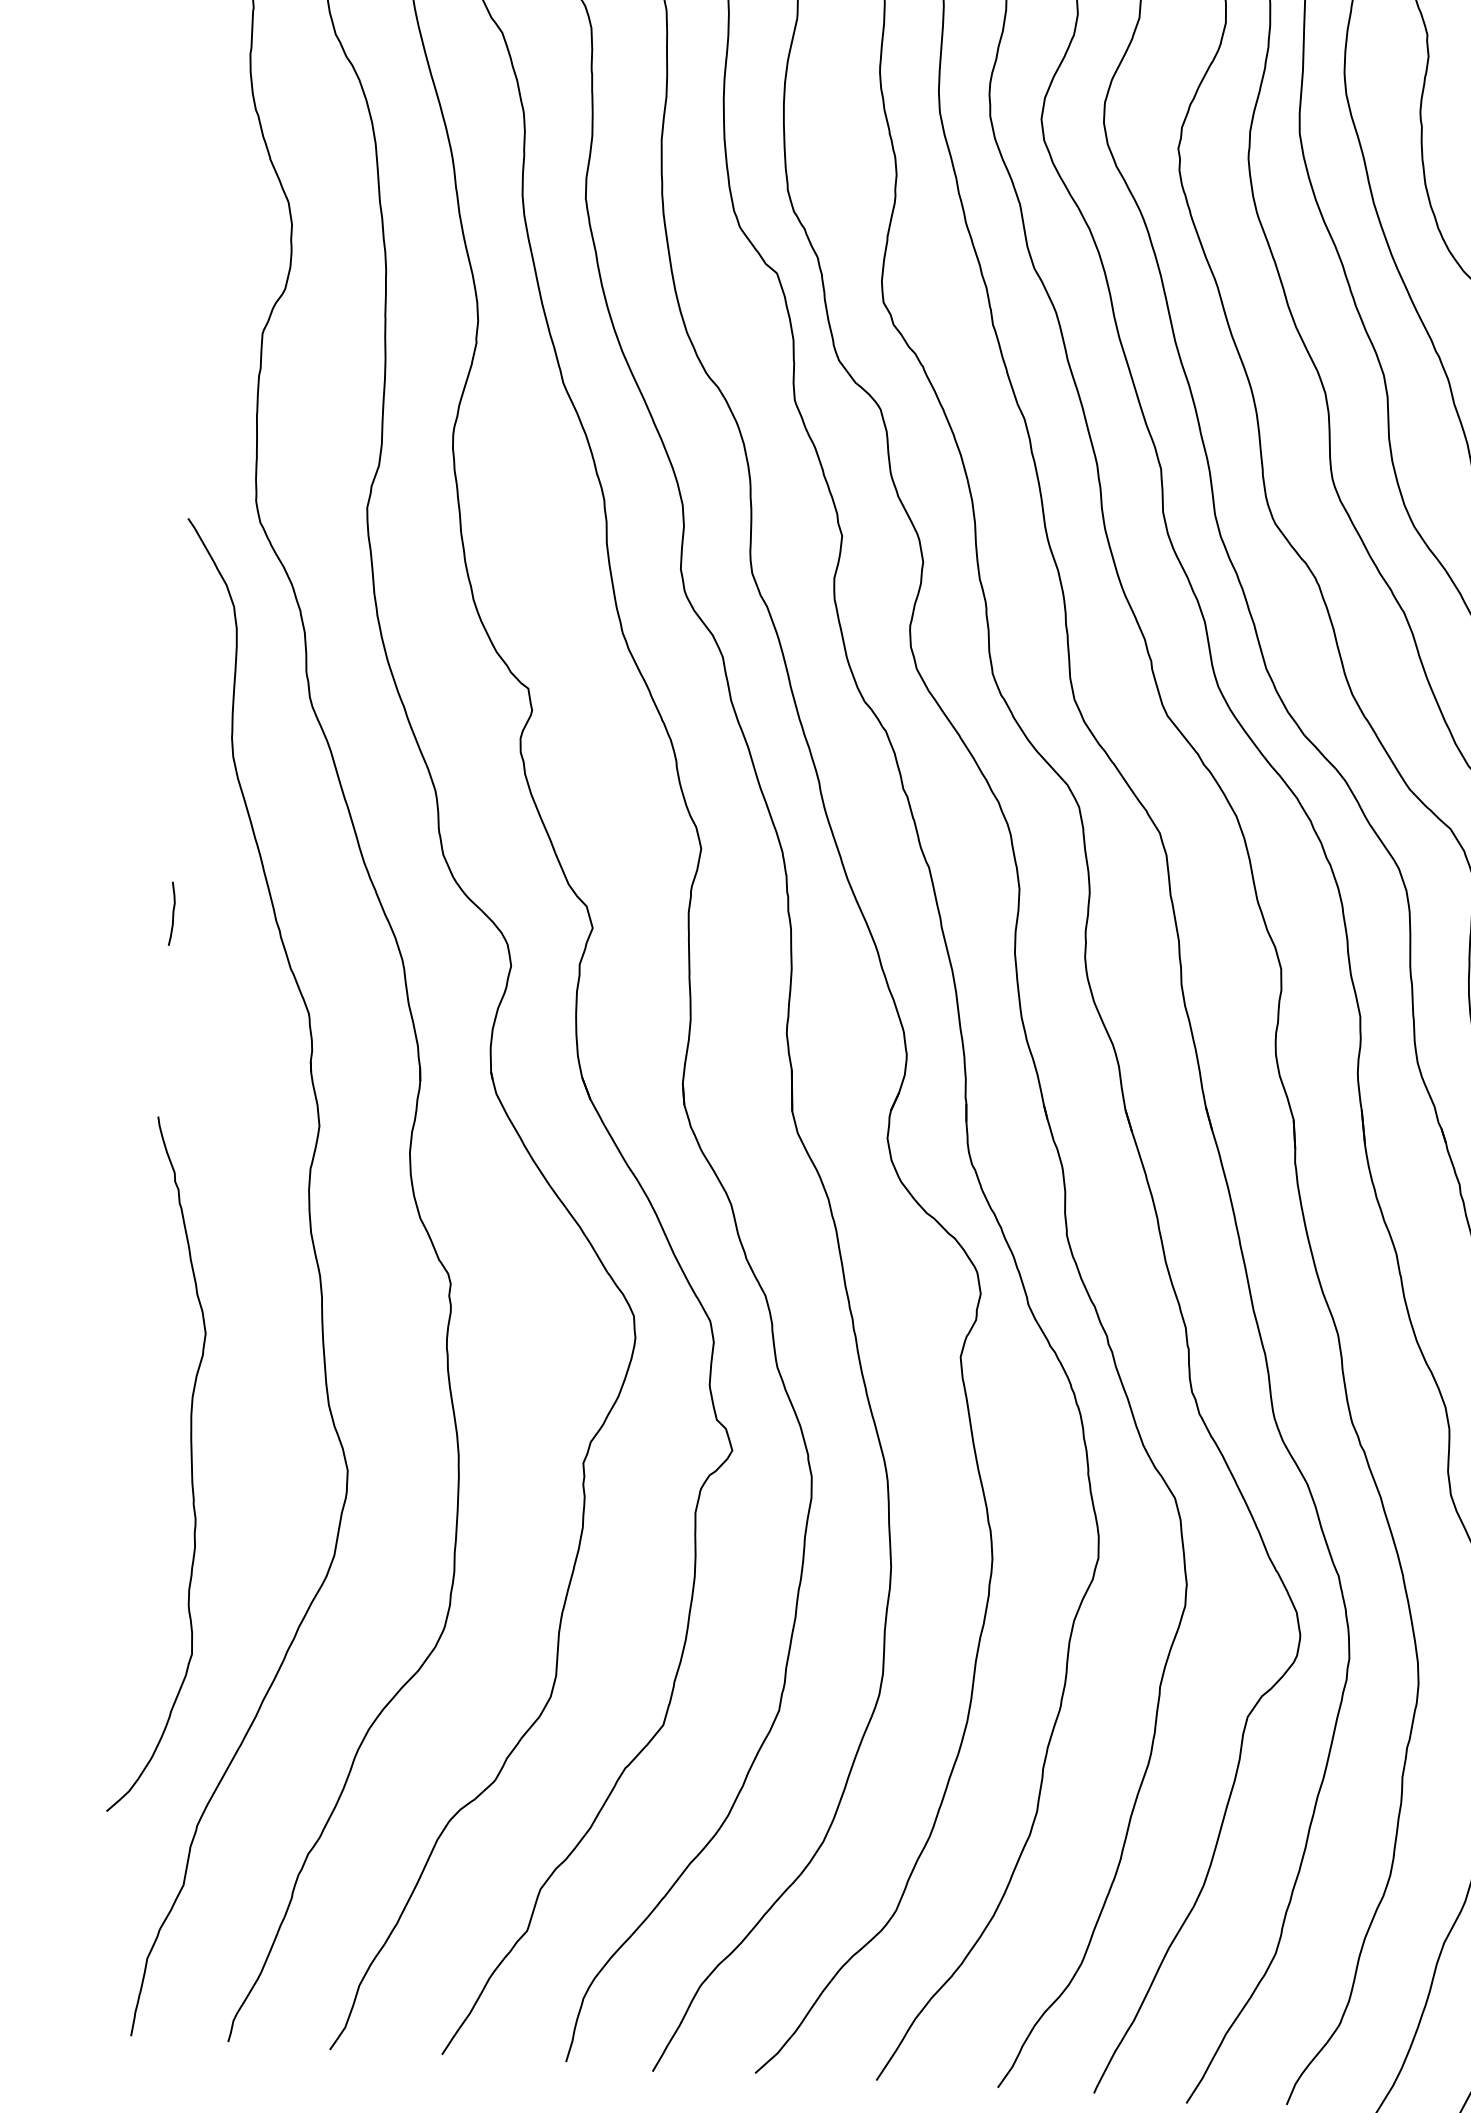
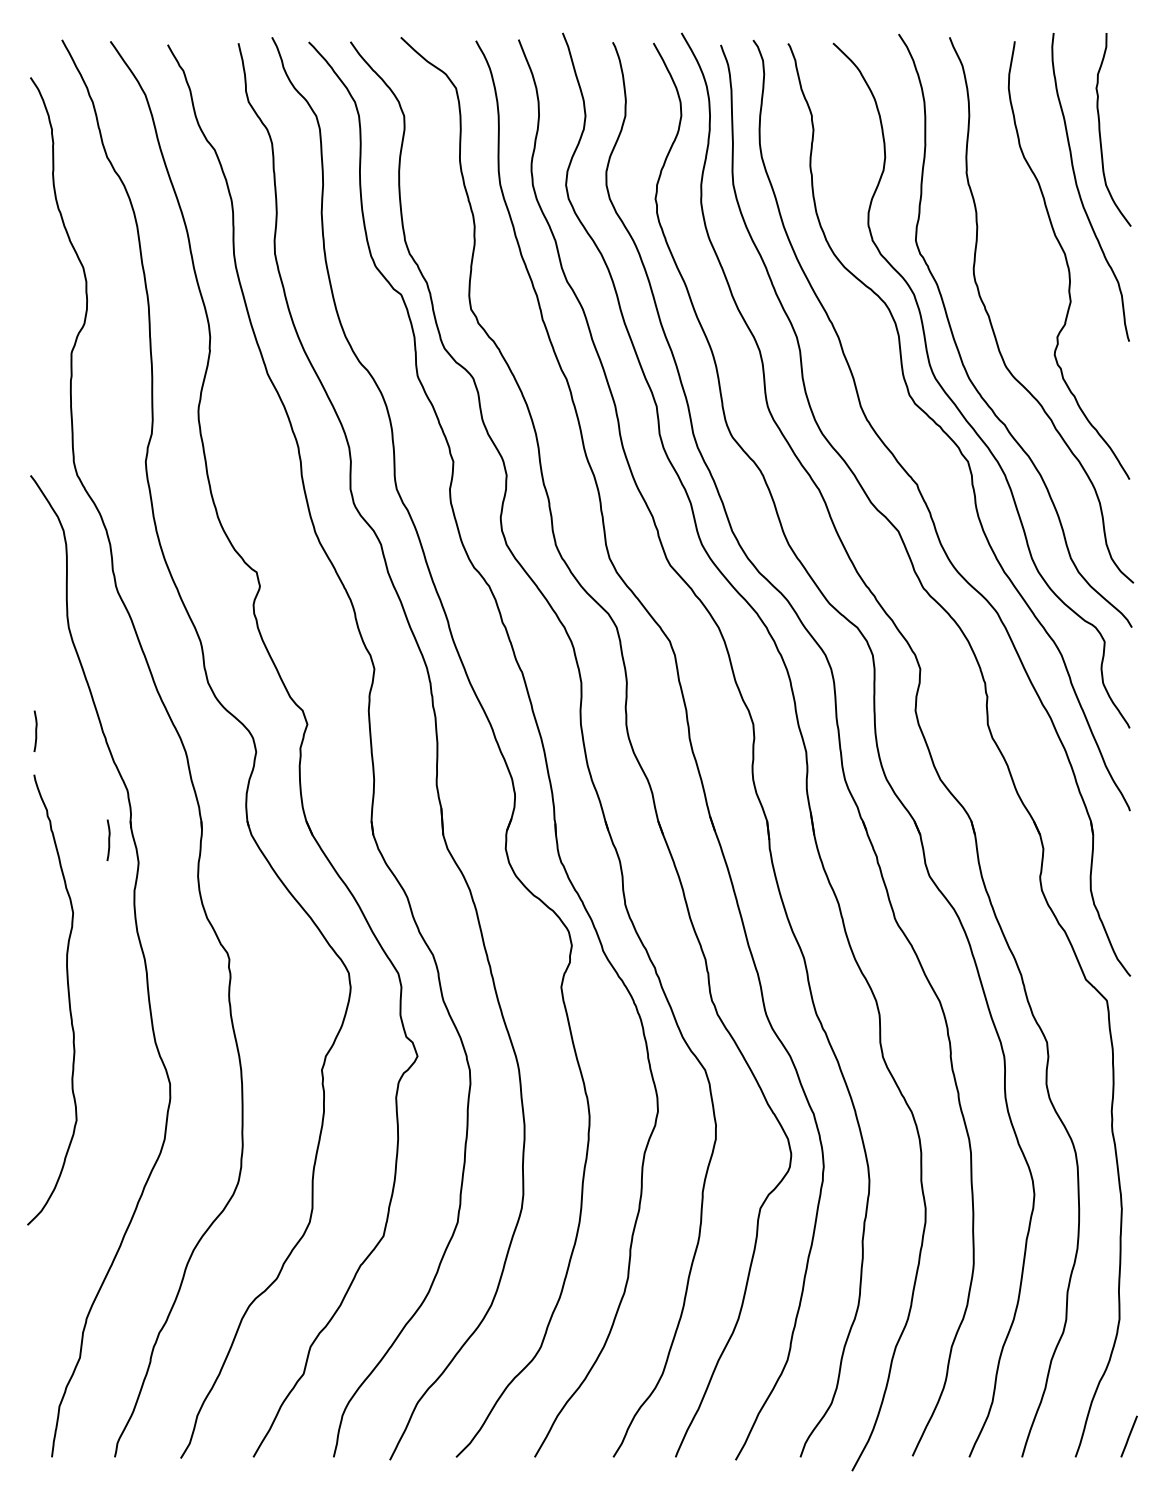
curve: (275, 1087) -> (108, 839), added
curve: (190, 1466) -> (68, 999), moved

